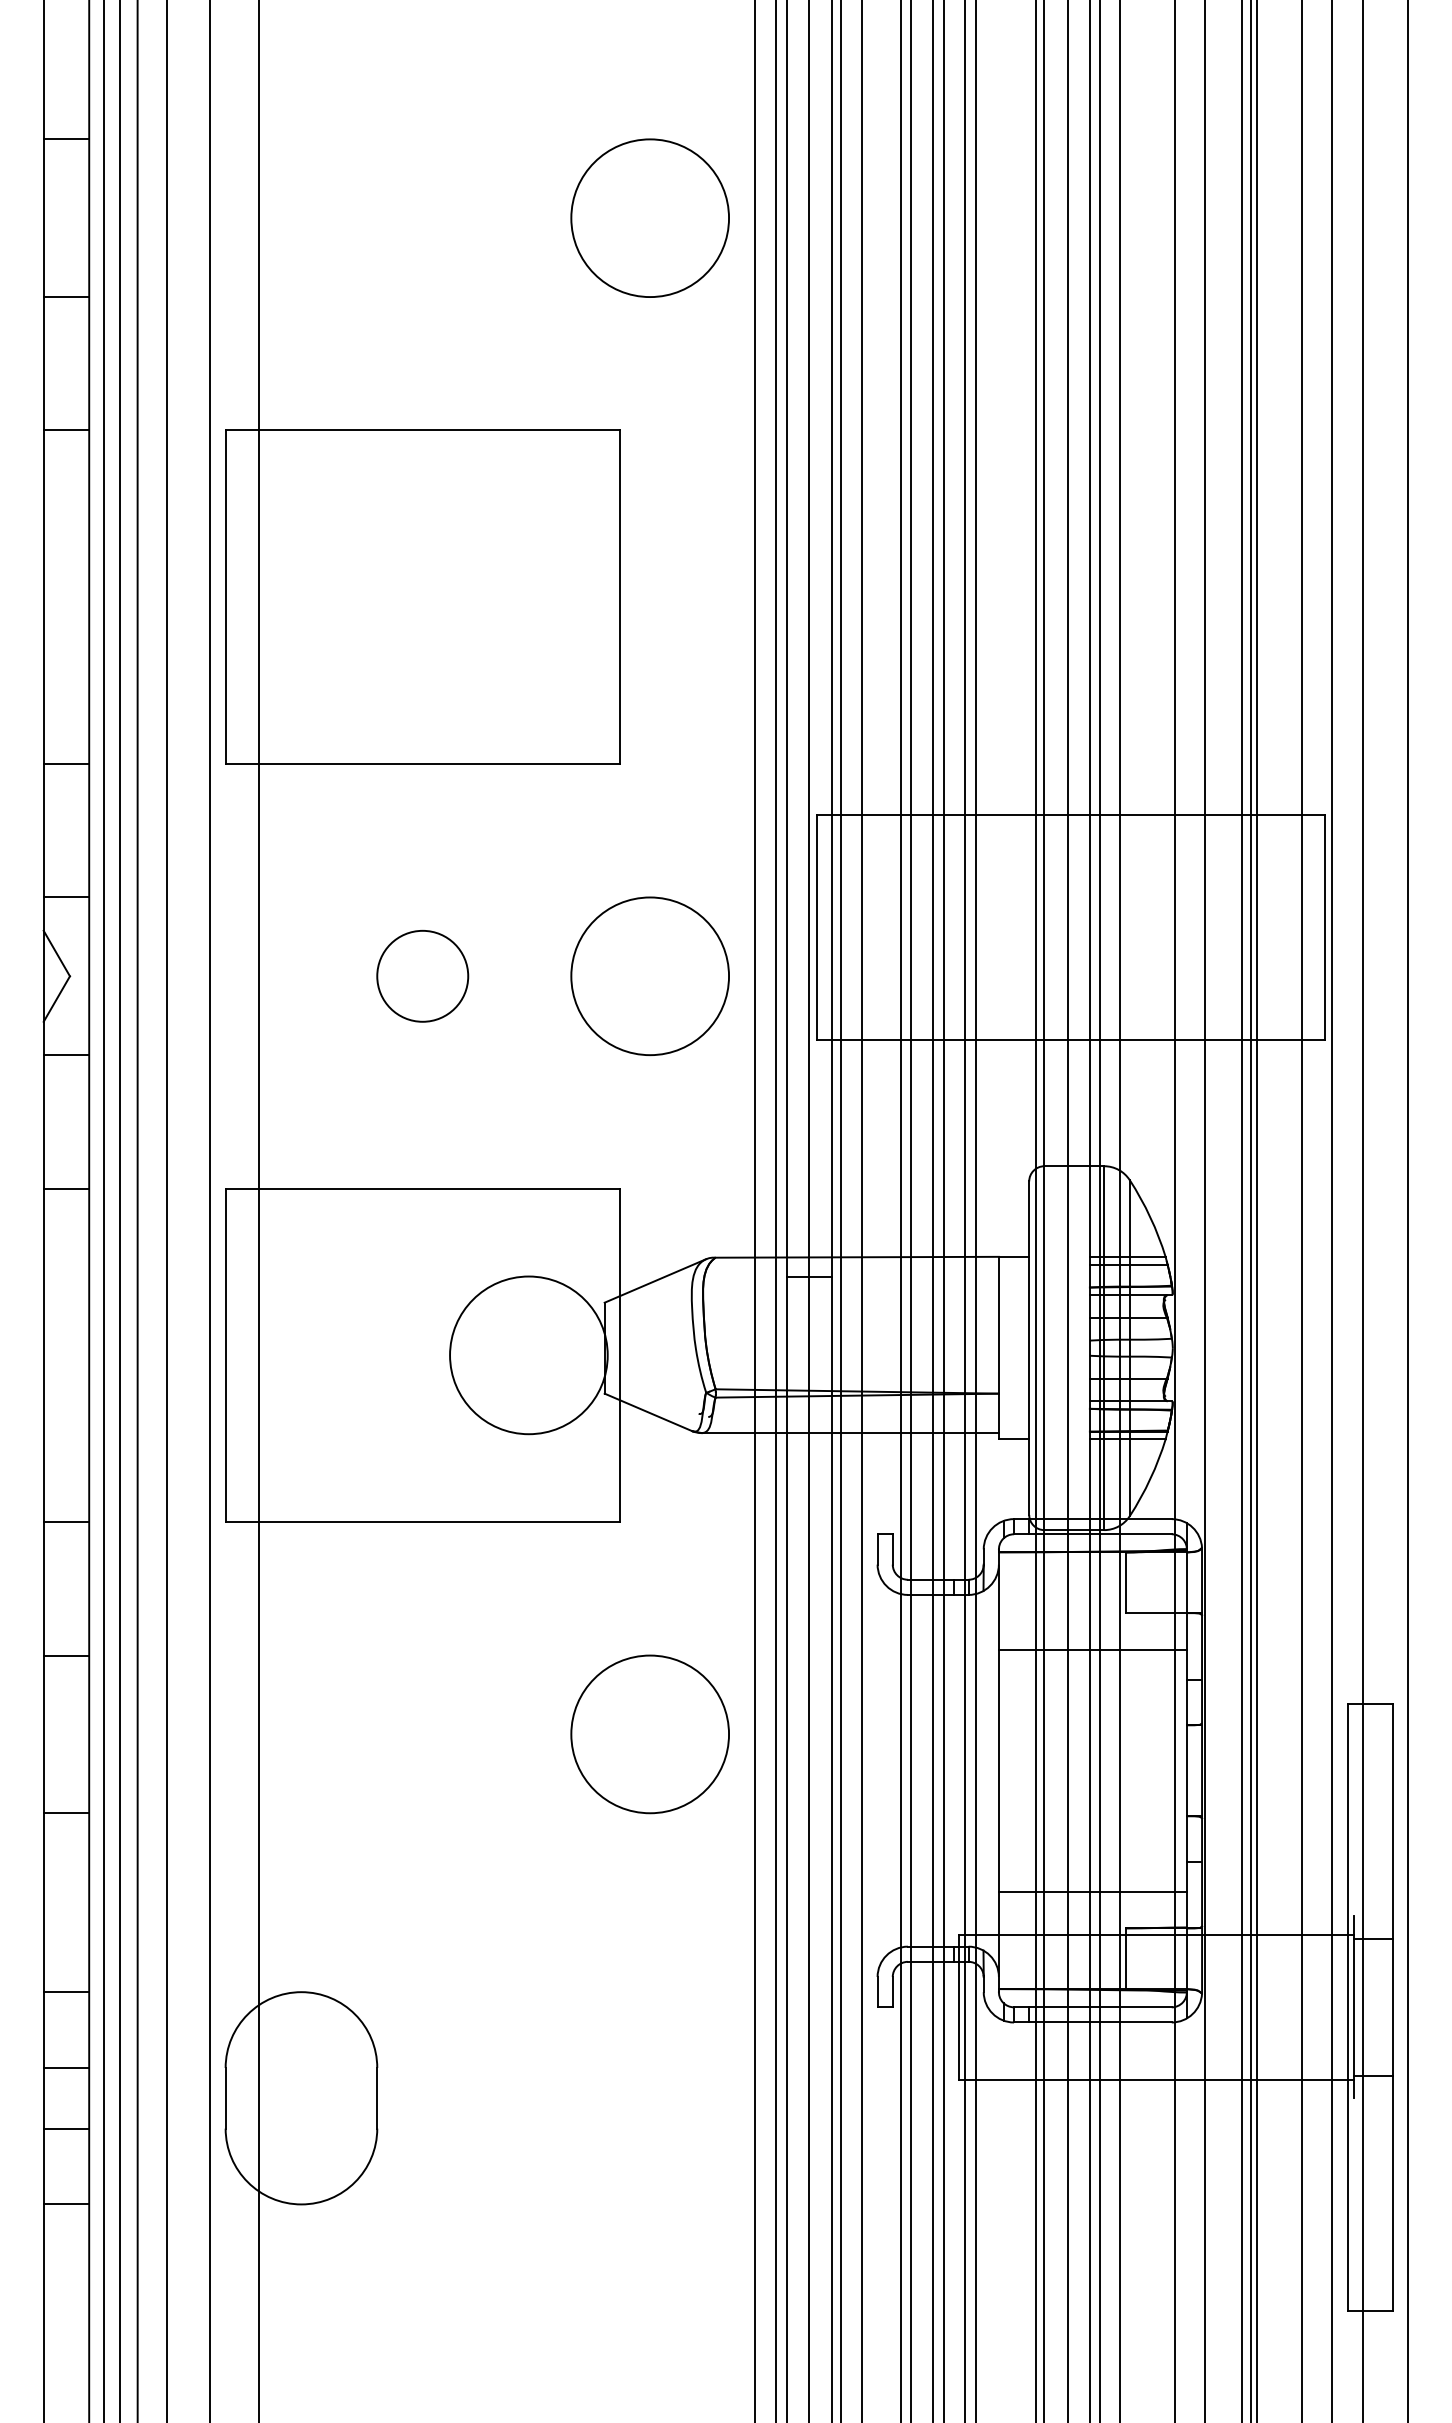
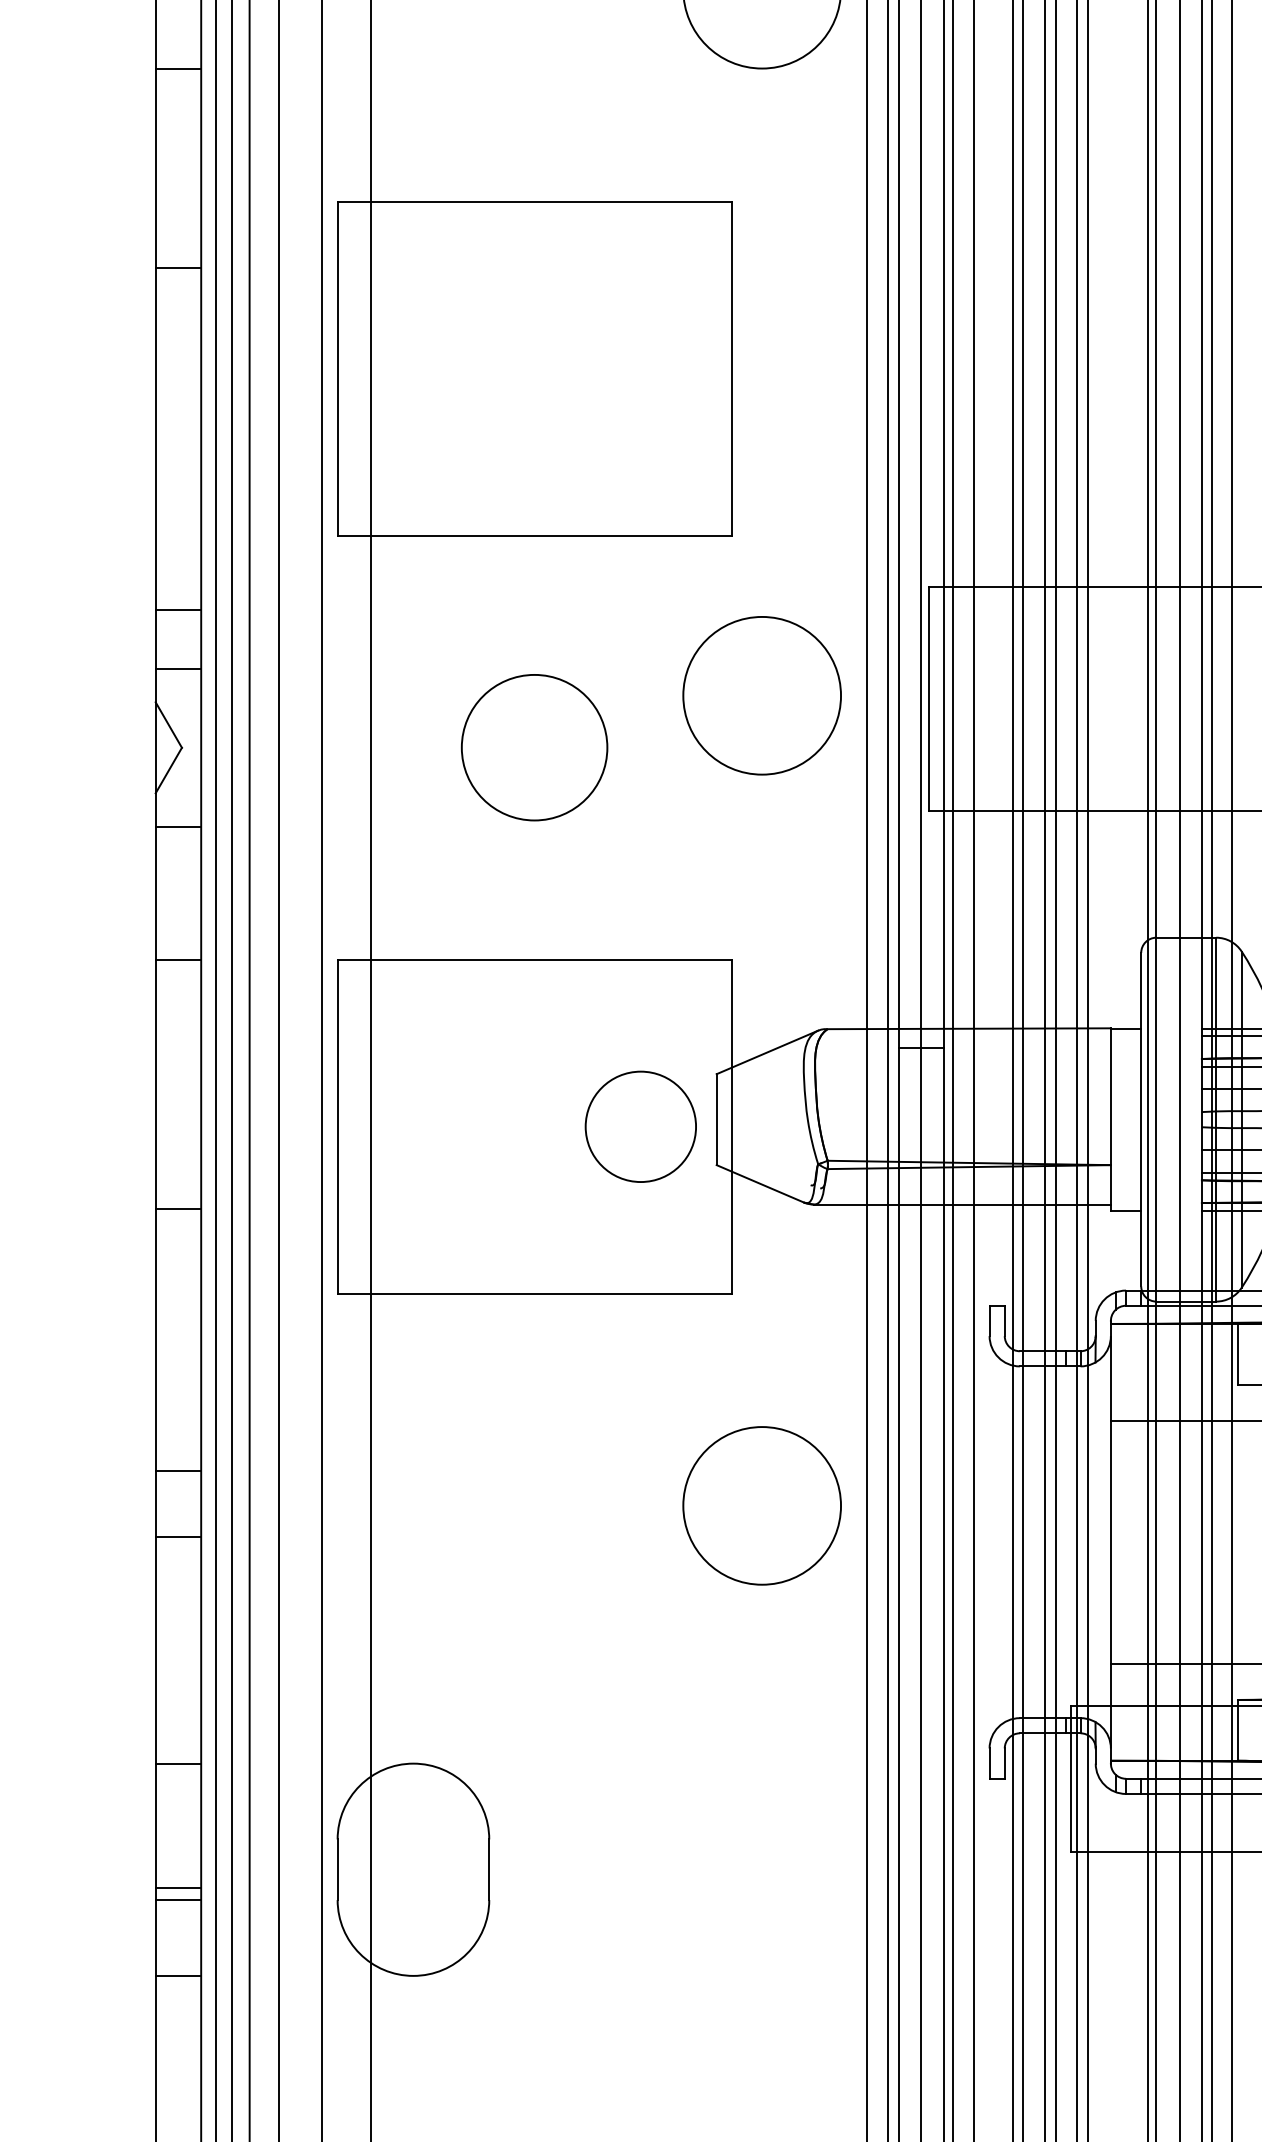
line: (66, 430) -> (178, 267), moved
line: (66, 764) -> (178, 609), moved
circle: (422, 976) -> (534, 747), size x1.6
circle: (649, 976) -> (761, 695), moved
circle: (528, 1355) -> (640, 1126), size x0.7
line: (66, 1522) -> (178, 1208), moved
line: (66, 1655) -> (178, 1470), moved
line: (66, 1813) -> (178, 1536), moved
line: (66, 2067) -> (178, 1887), moved

